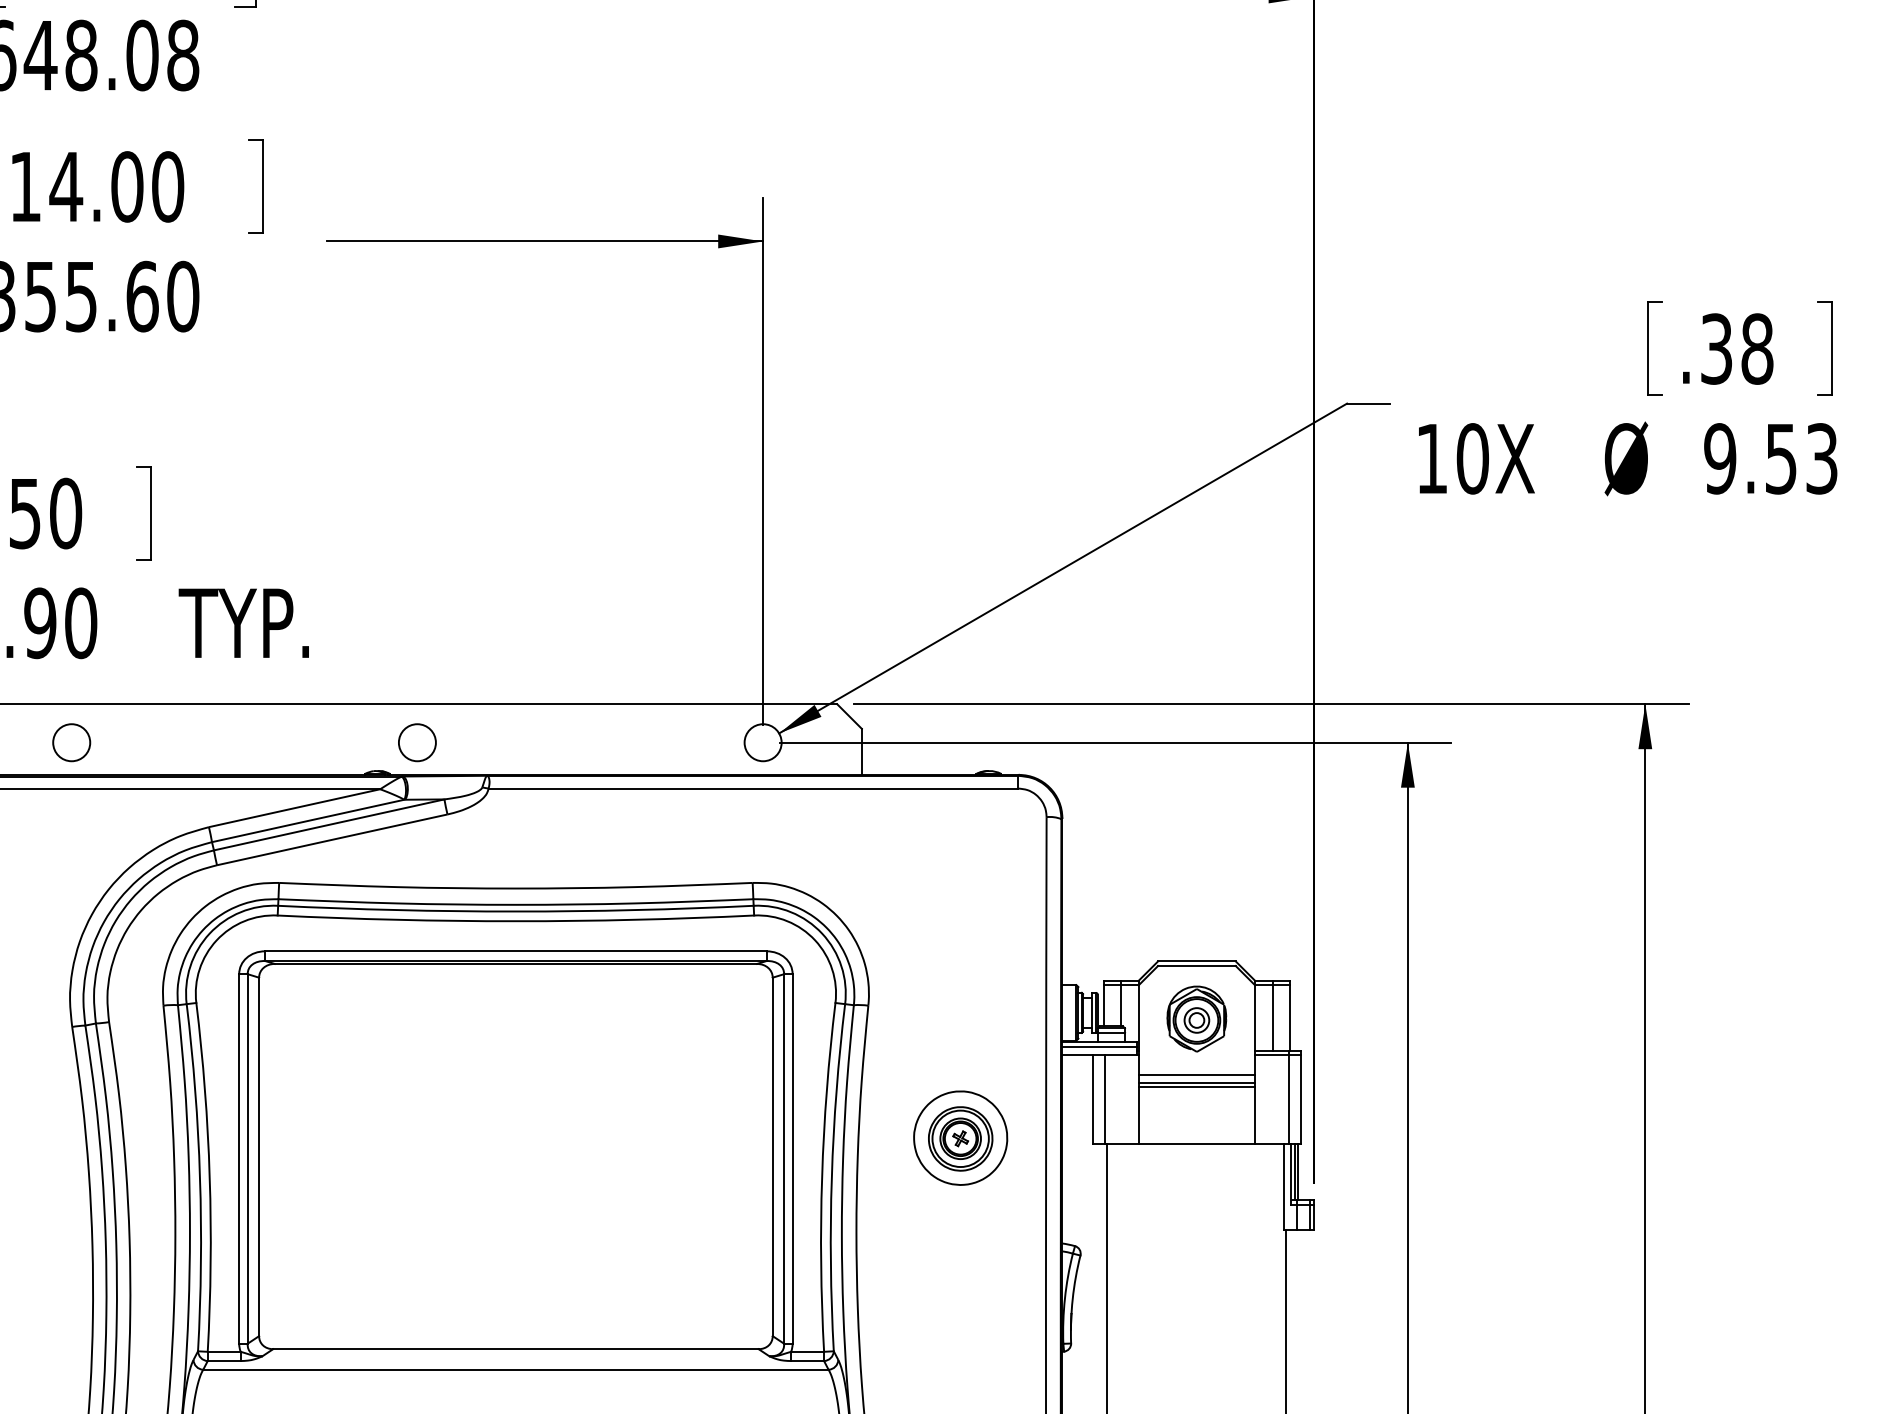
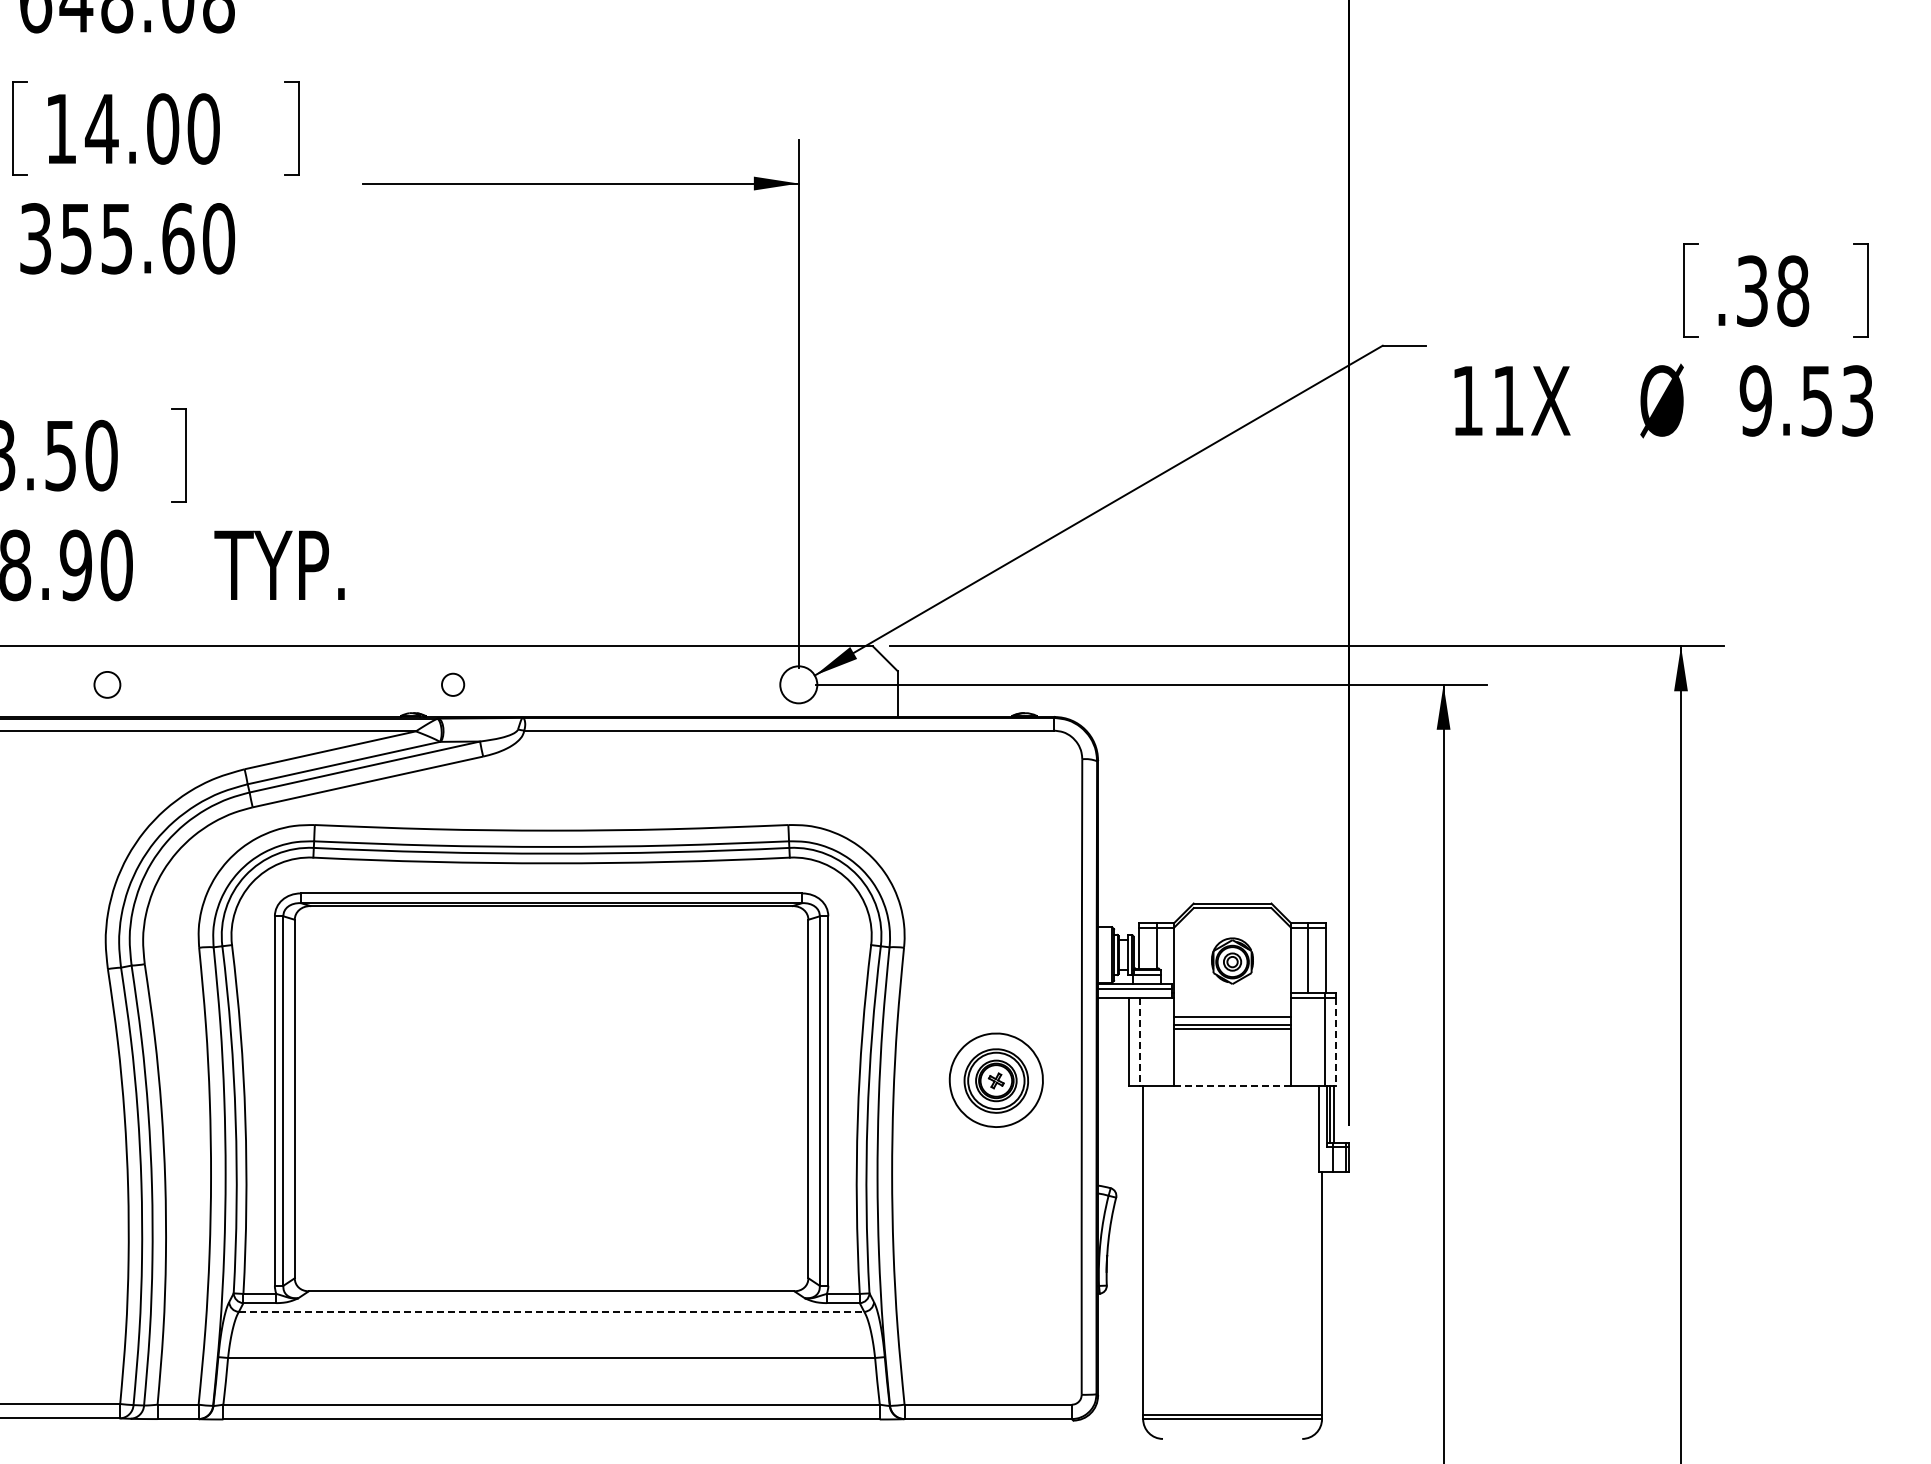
text: (1472, 458) -> (1508, 400), 10X -> 11X
circle: (71, 742) -> (107, 684), size x0.7
circle: (416, 742) -> (452, 684), size x0.6
part: (1196, 1018) -> (1232, 960), size x0.7
line: (1104, 1100) -> (1140, 1042), solid -> dashed
line: (1300, 1100) -> (1336, 1042), solid -> dashed
line: (1196, 1144) -> (1232, 1086), solid -> dashed
line: (515, 1369) -> (551, 1311), solid -> dashed

